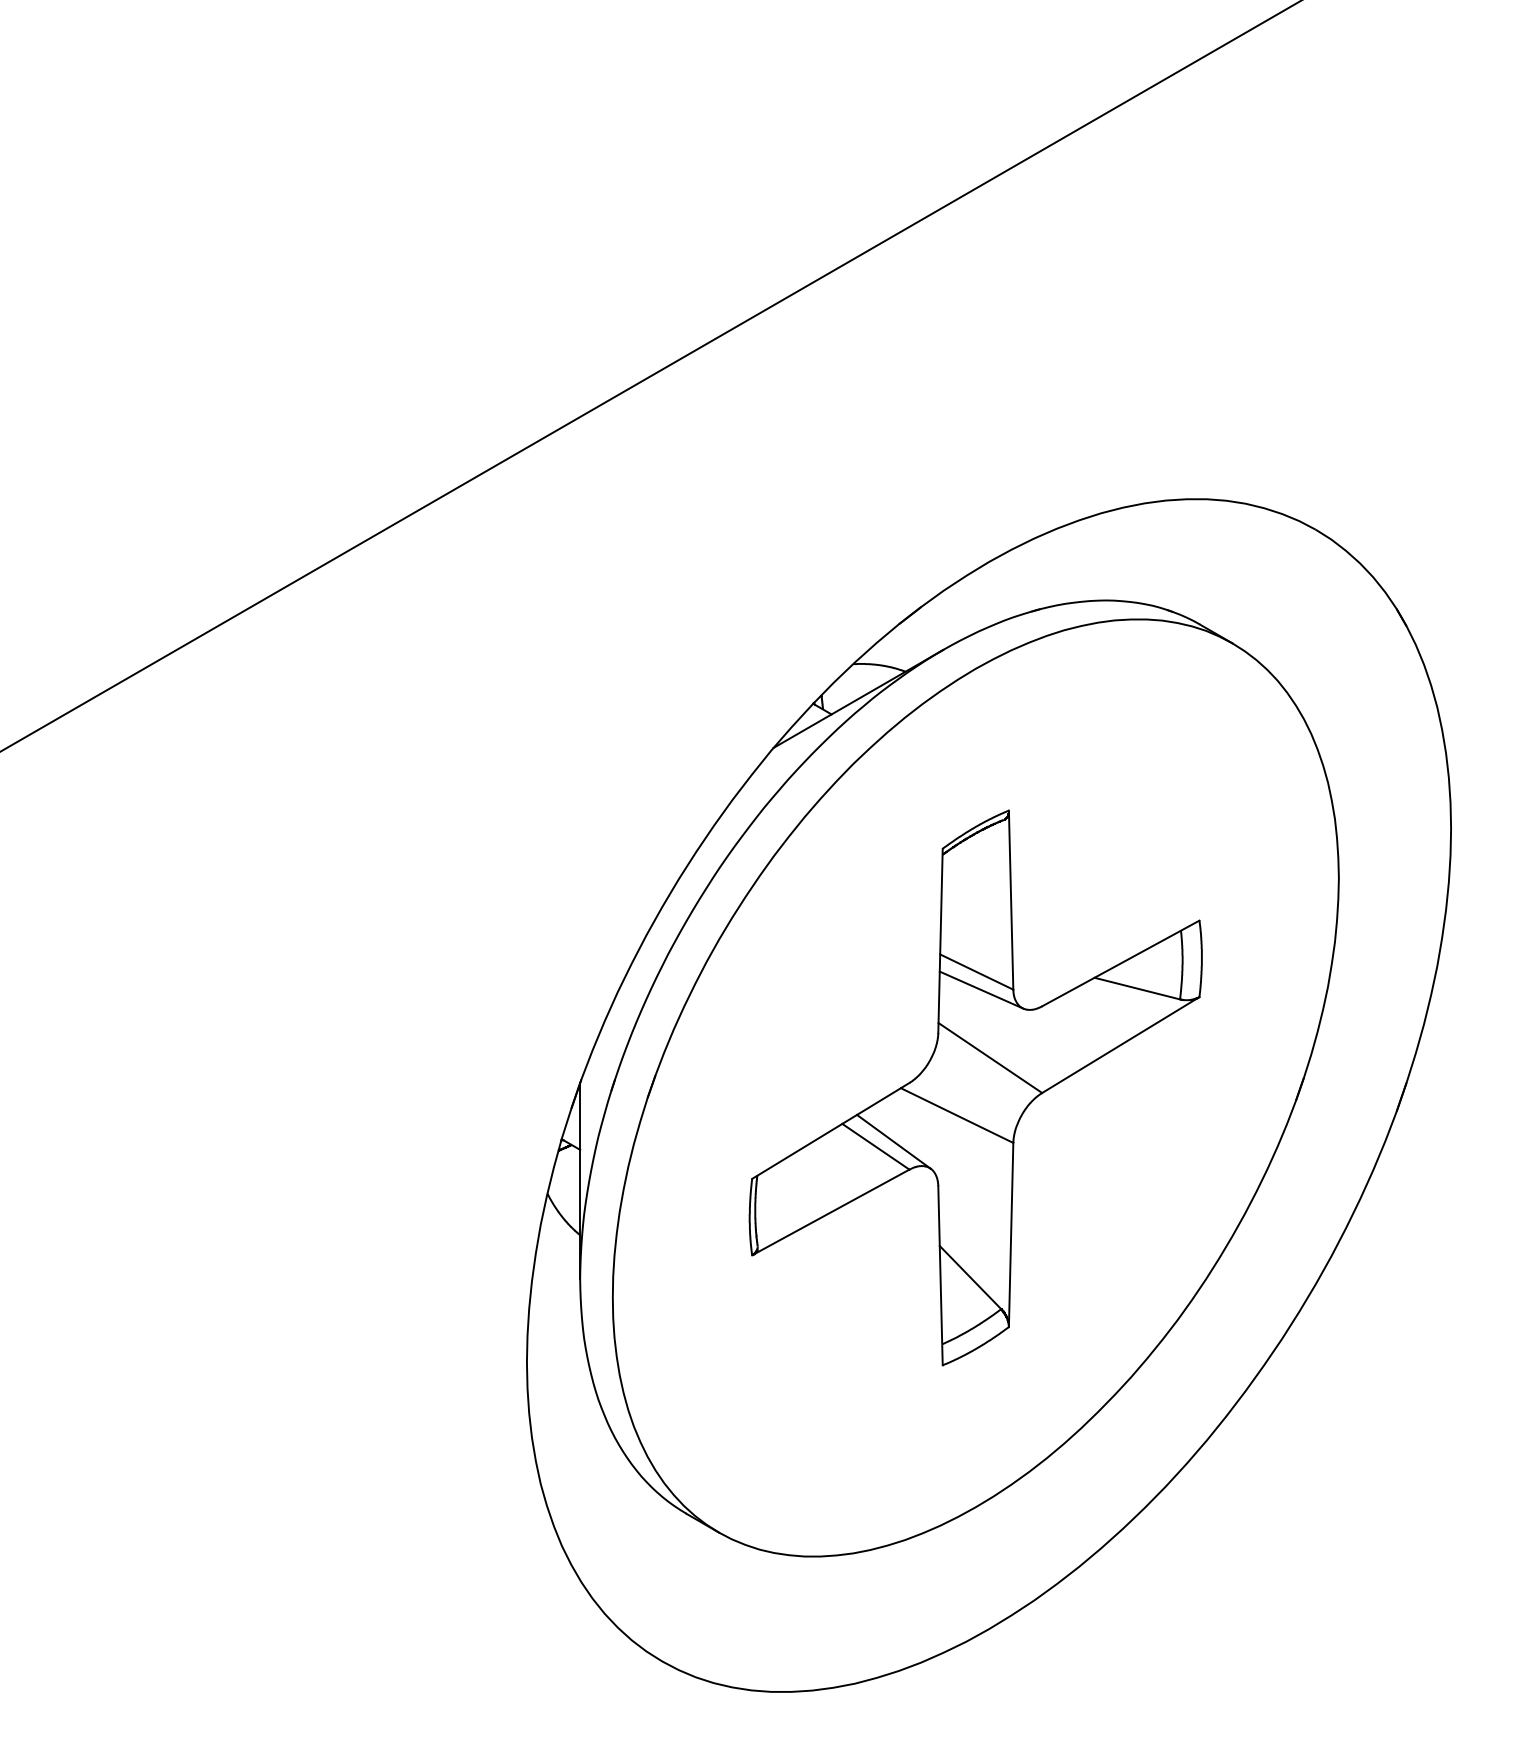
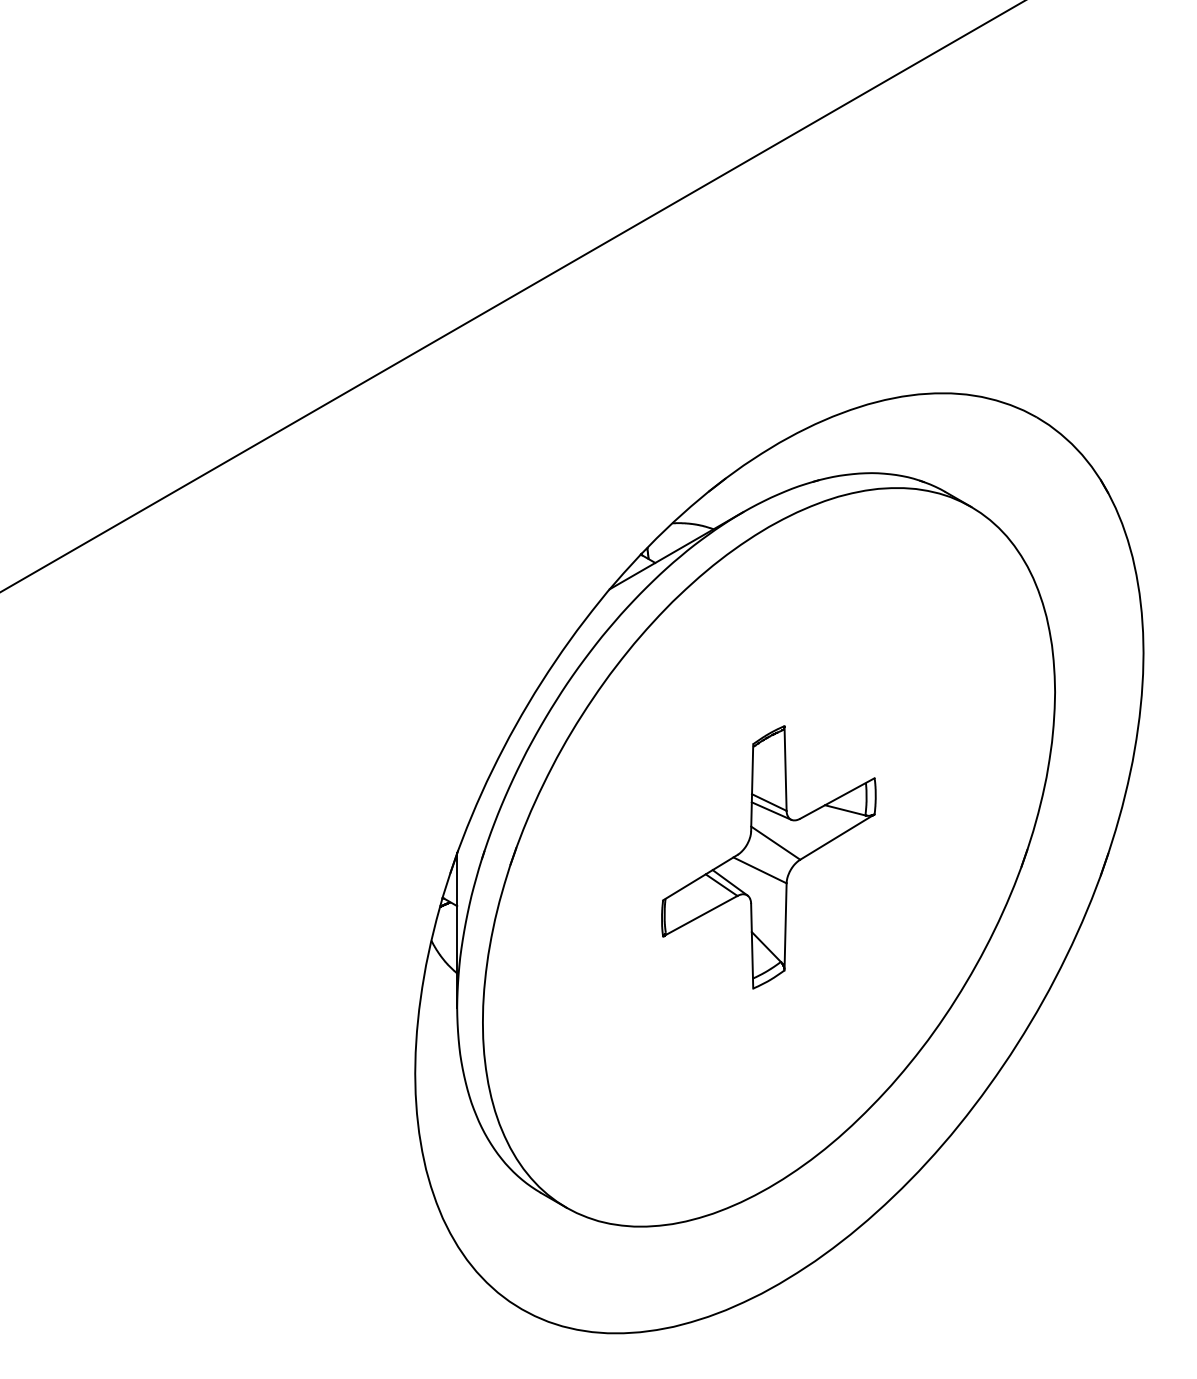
part: (975, 1087) -> (768, 856), size x0.6

